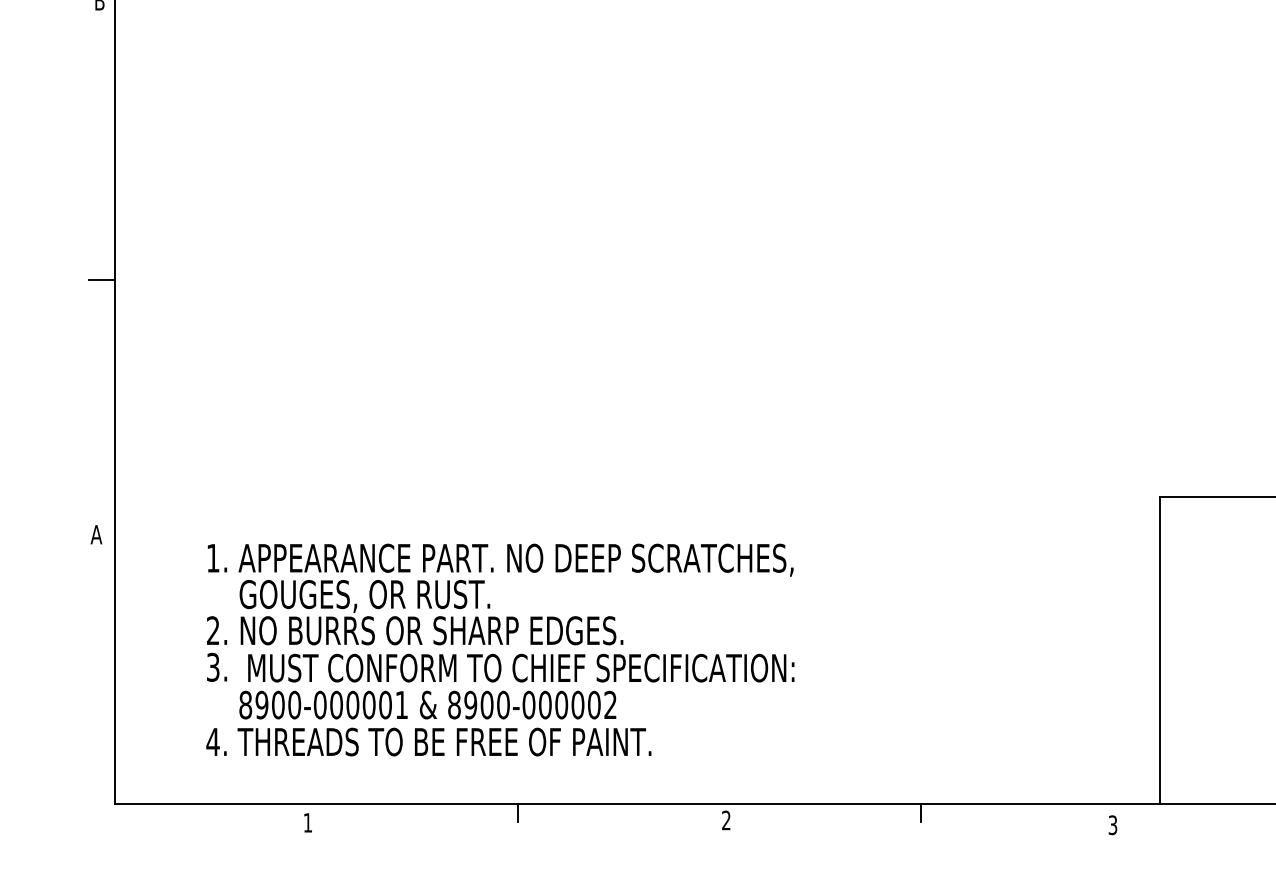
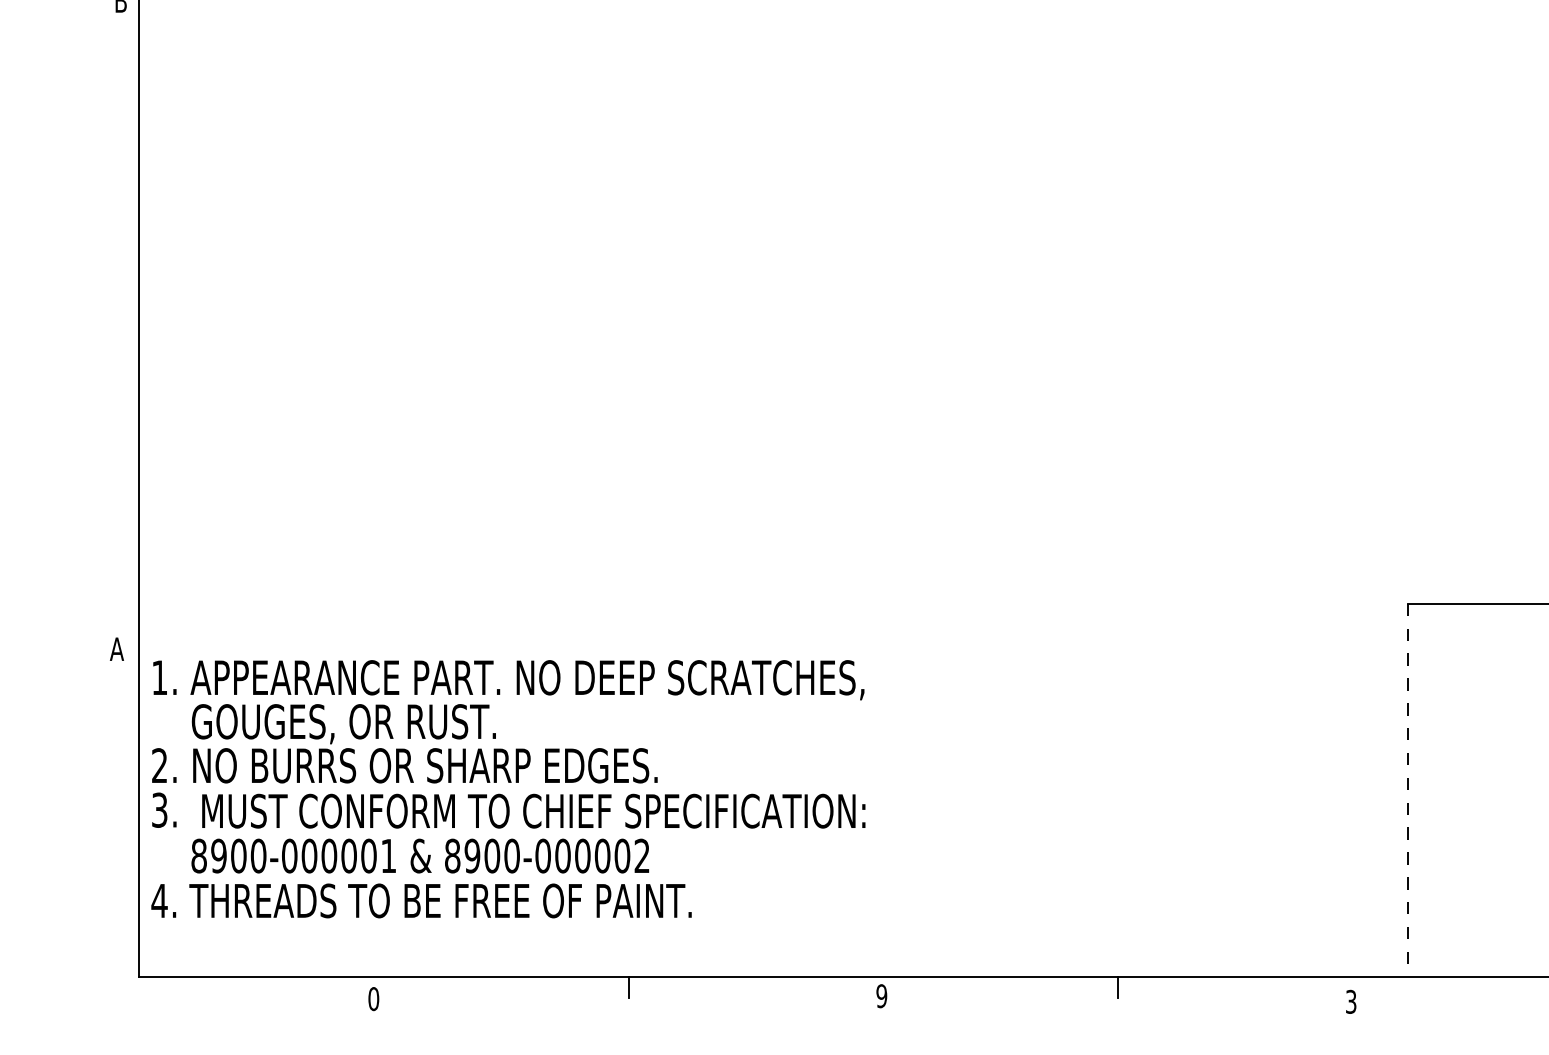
line: (101, 279) -> (123, 339), removed
text: (500, 650) -> (508, 789), moved
line: (1160, 651) -> (1408, 790), solid -> dashed
text: (726, 820) -> (881, 996), 2 -> 9
text: (307, 823) -> (373, 999), 1 -> 0

